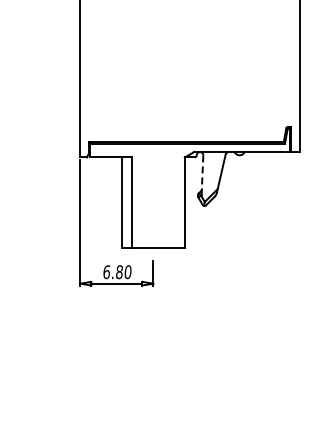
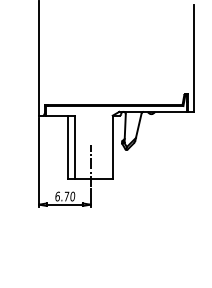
line: (202, 175) -> (125, 128), dashed -> solid
line: (153, 228) -> (90, 165), added
text: (119, 272) -> (66, 196), 6.80 -> 6.70

